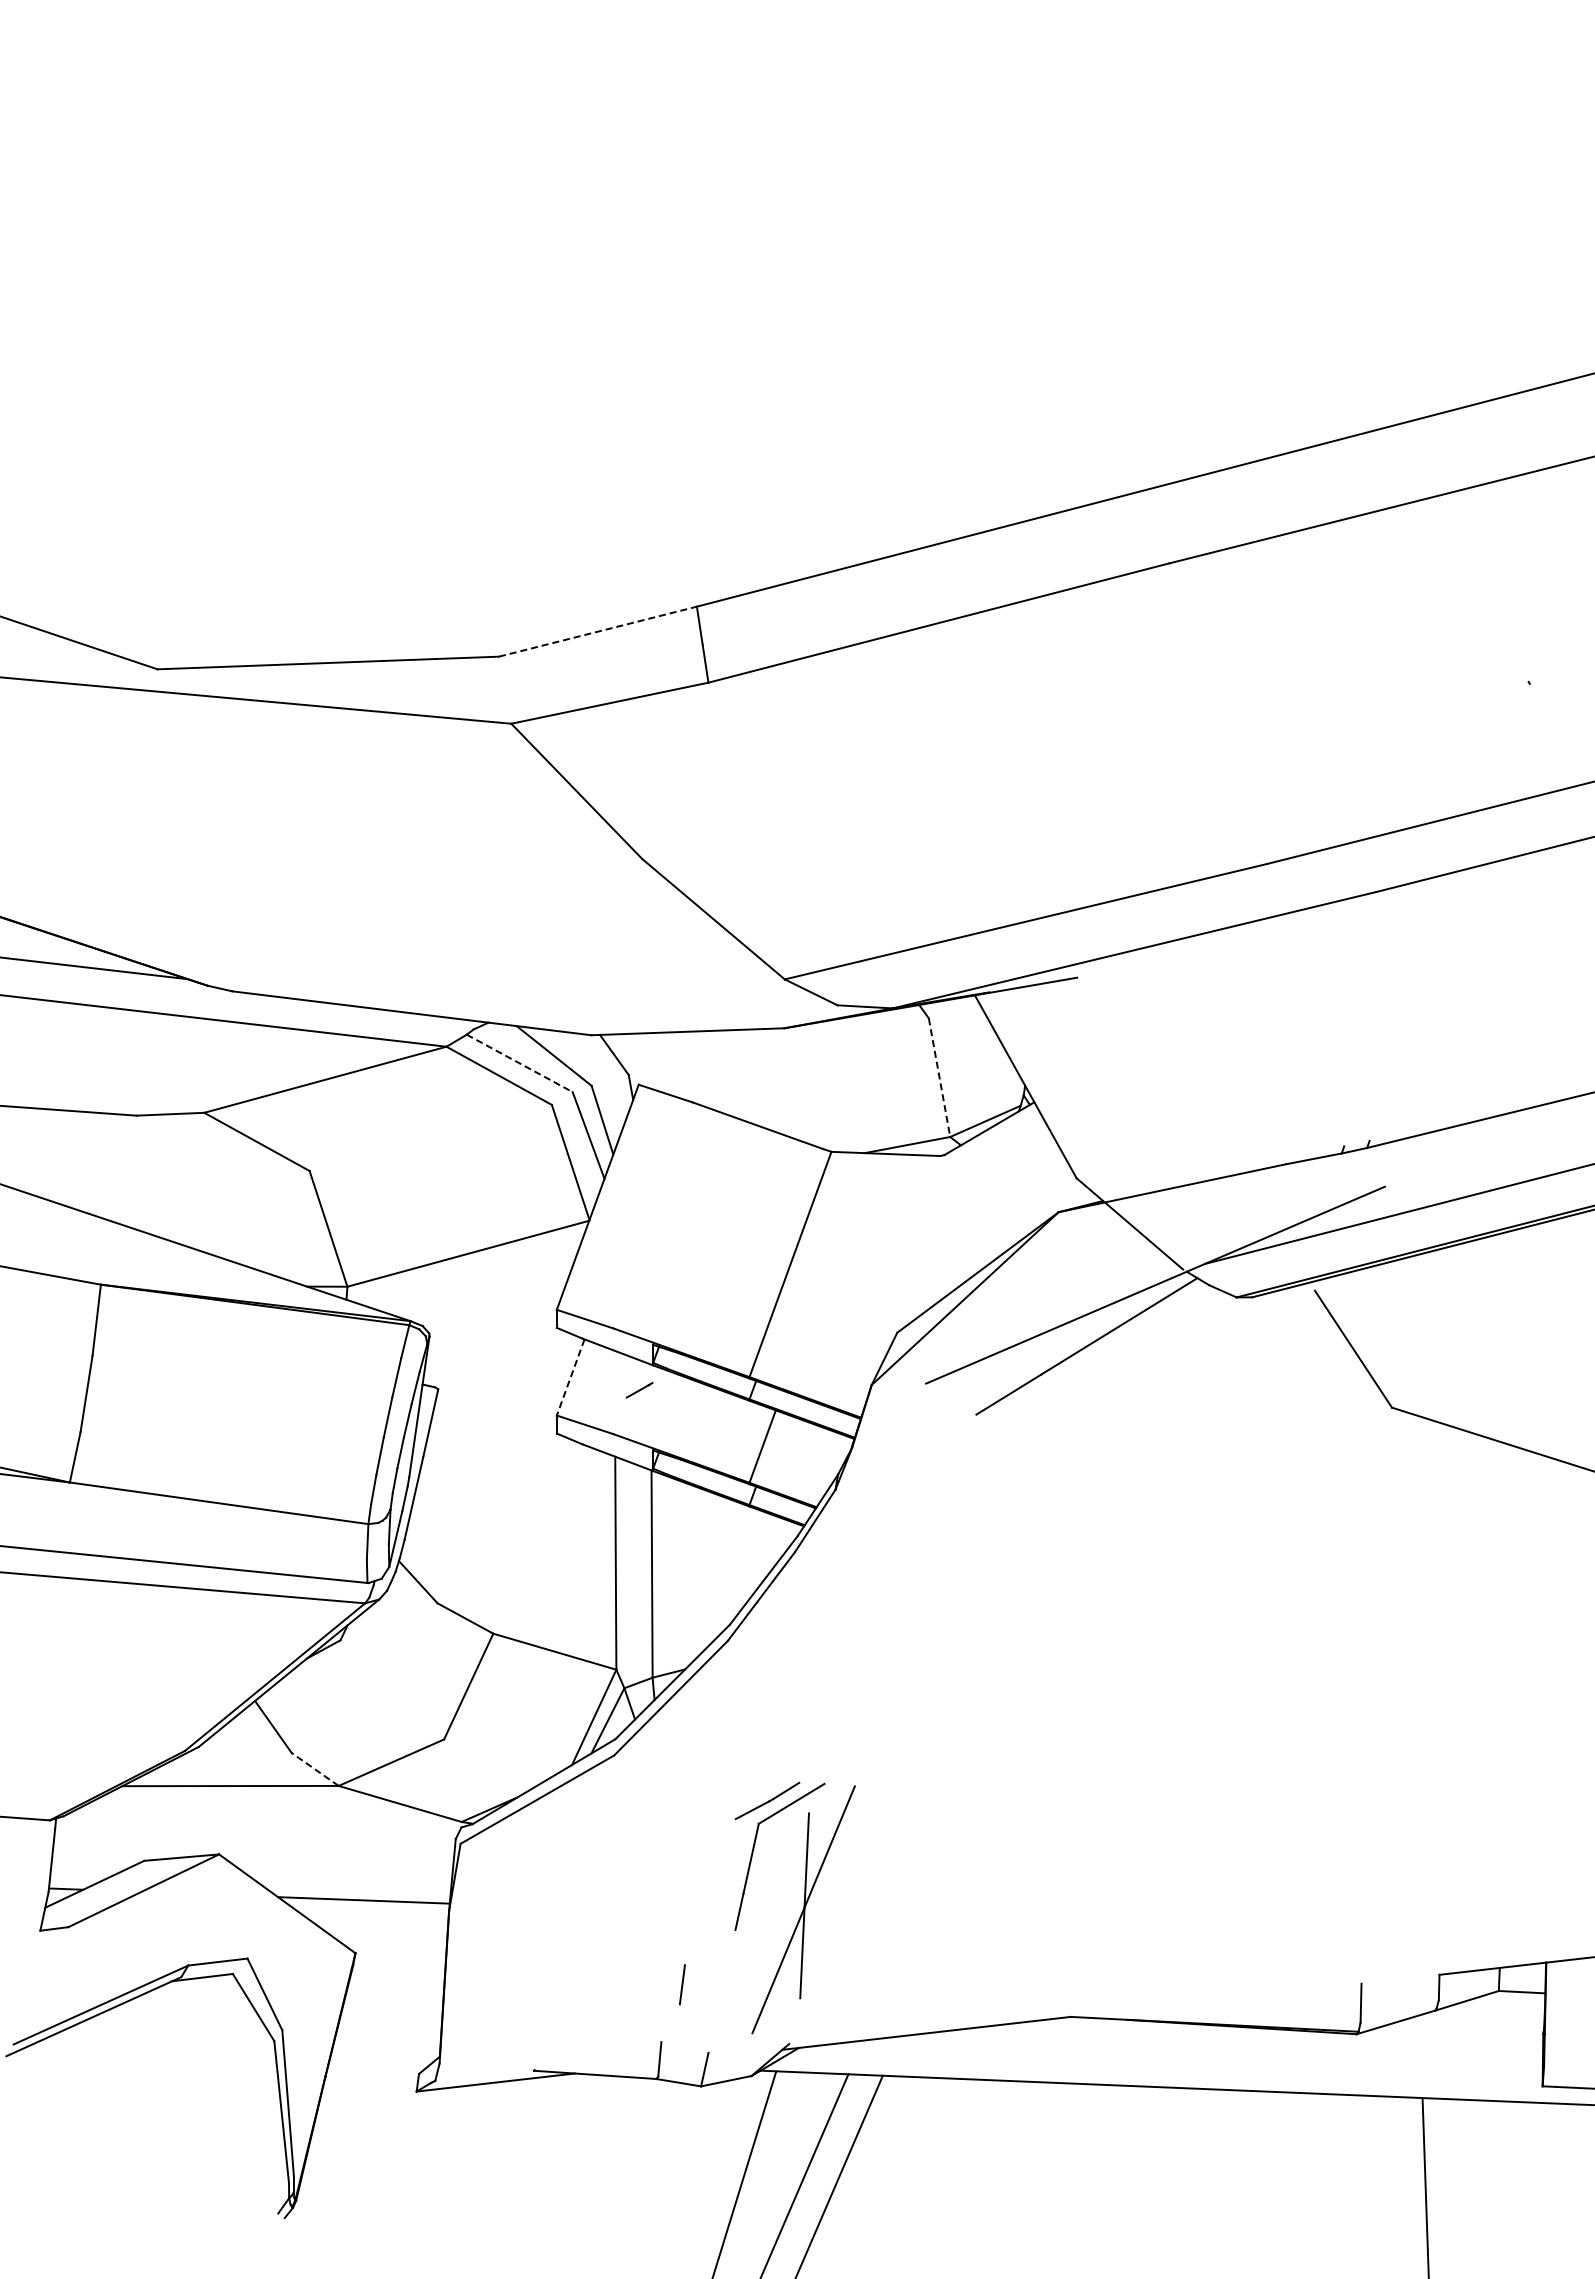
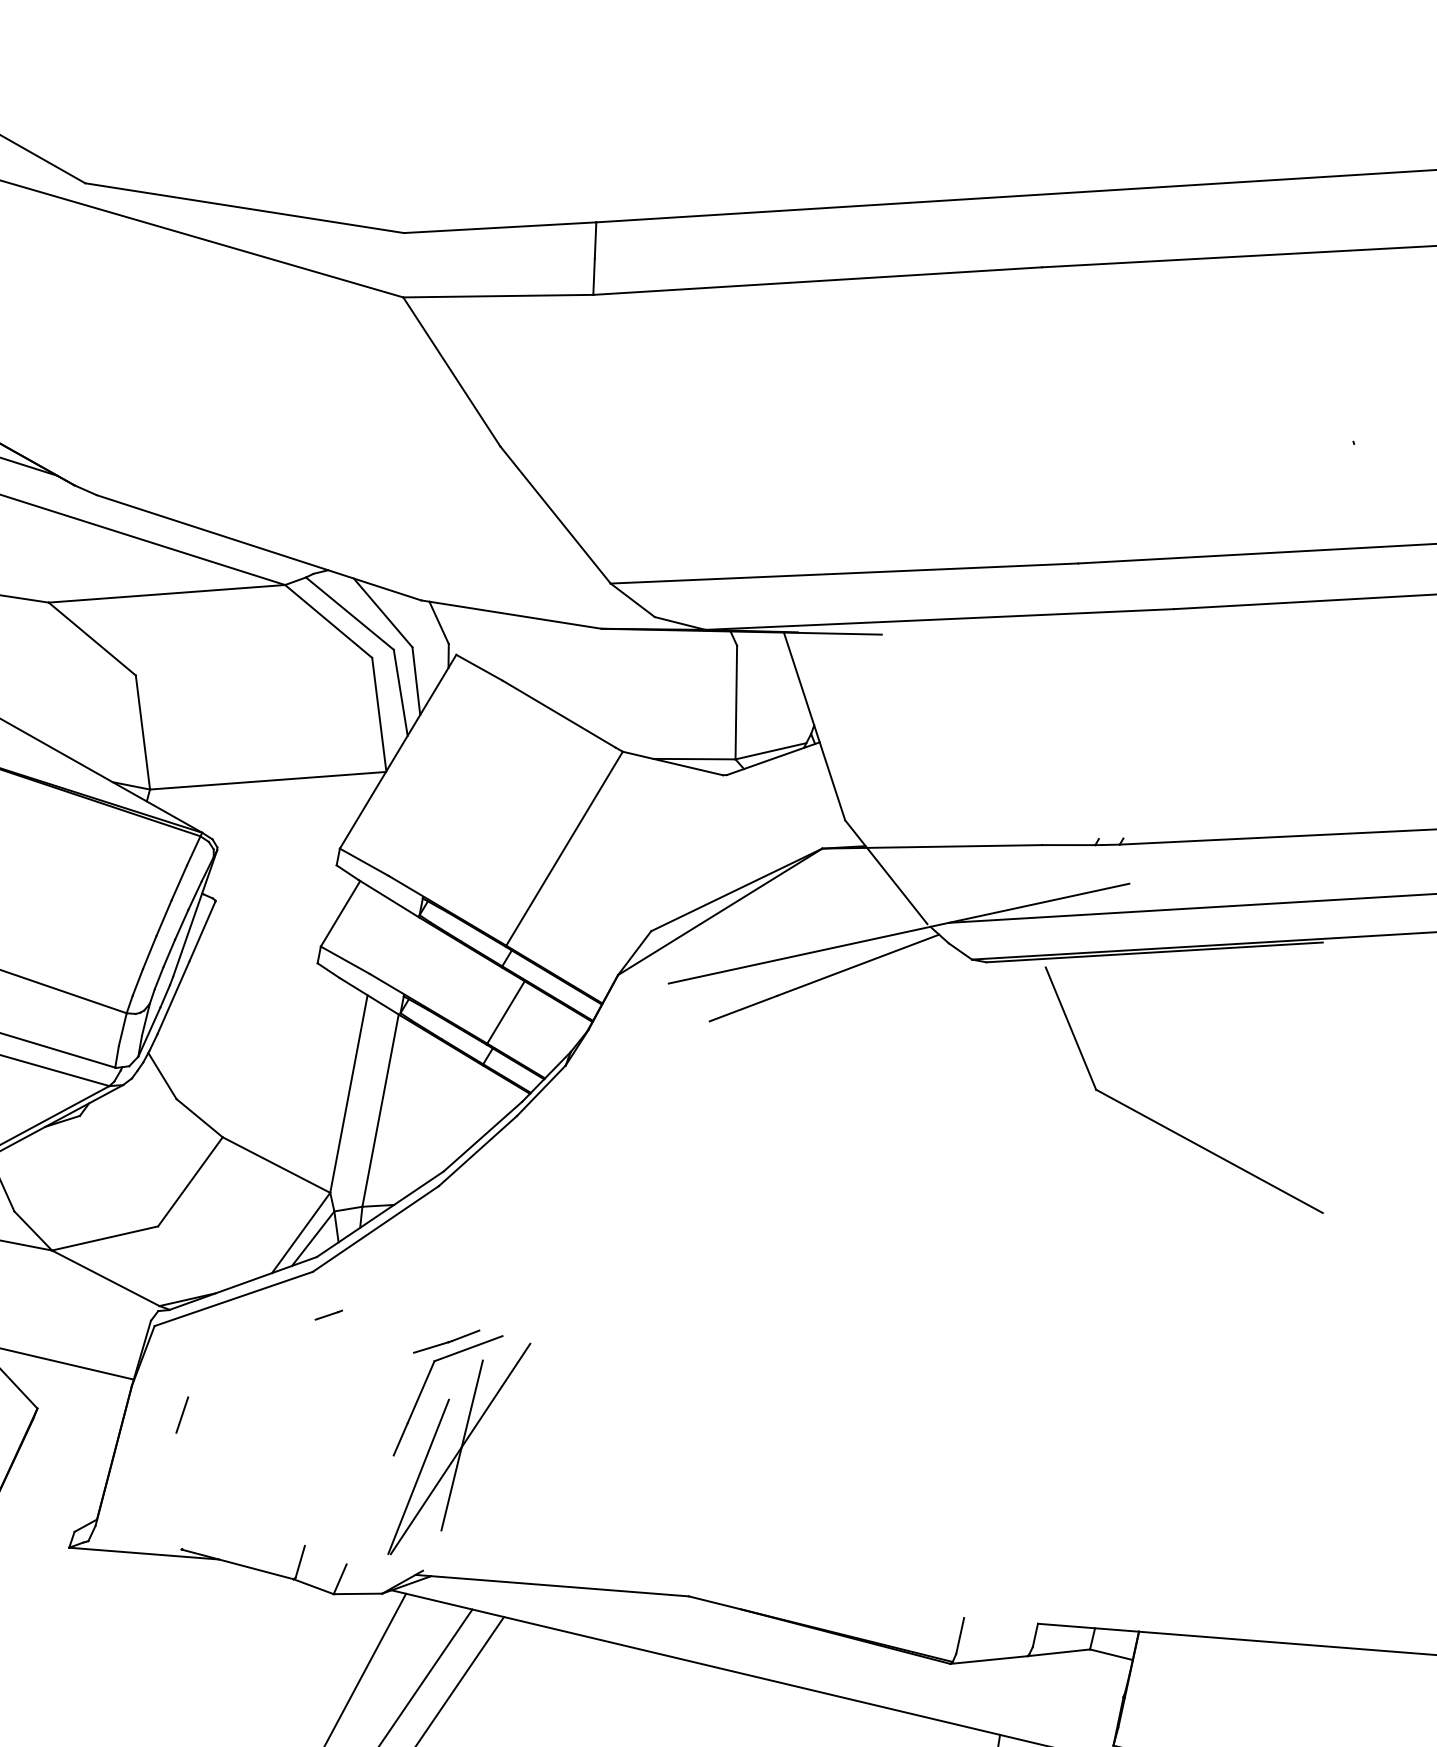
line: (598, 631) -> (500, 227), dashed -> solid
line: (520, 1063) -> (350, 613), dashed -> solid
line: (939, 1078) -> (736, 703), dashed -> solid
line: (570, 1377) -> (340, 913), dashed -> solid
line: (639, 1389) -> (328, 1314), moved
line: (315, 1769) -> (33, 1231), dashed -> solid
line: (765, 1946) -> (418, 1476), added
line: (682, 1984) -> (182, 1414), moved

